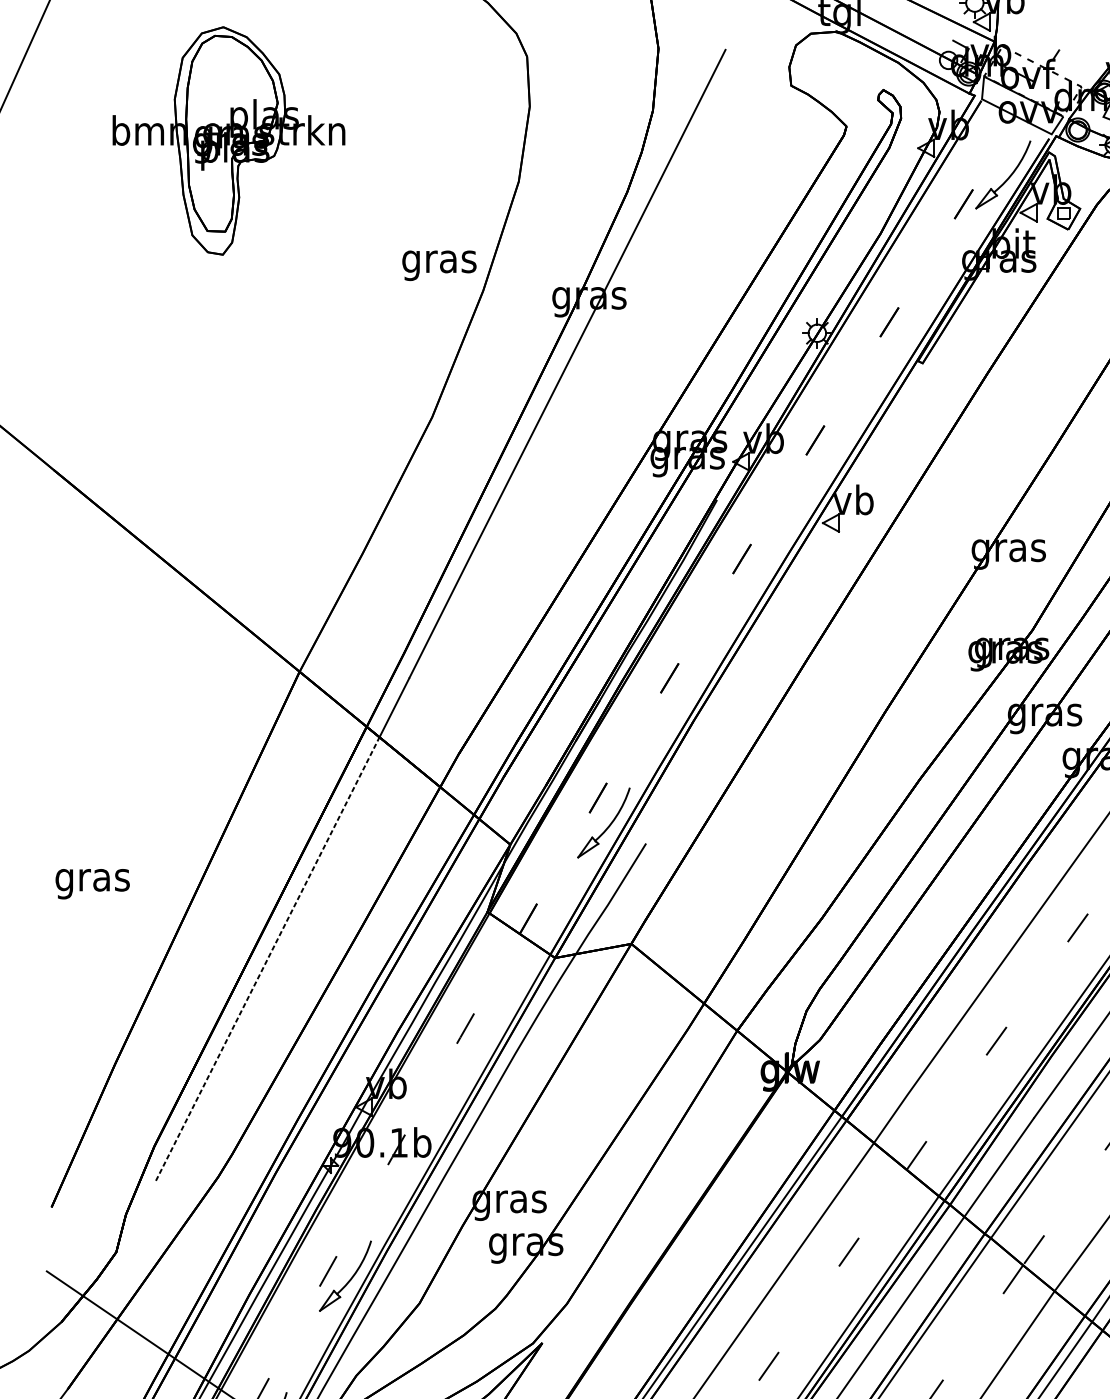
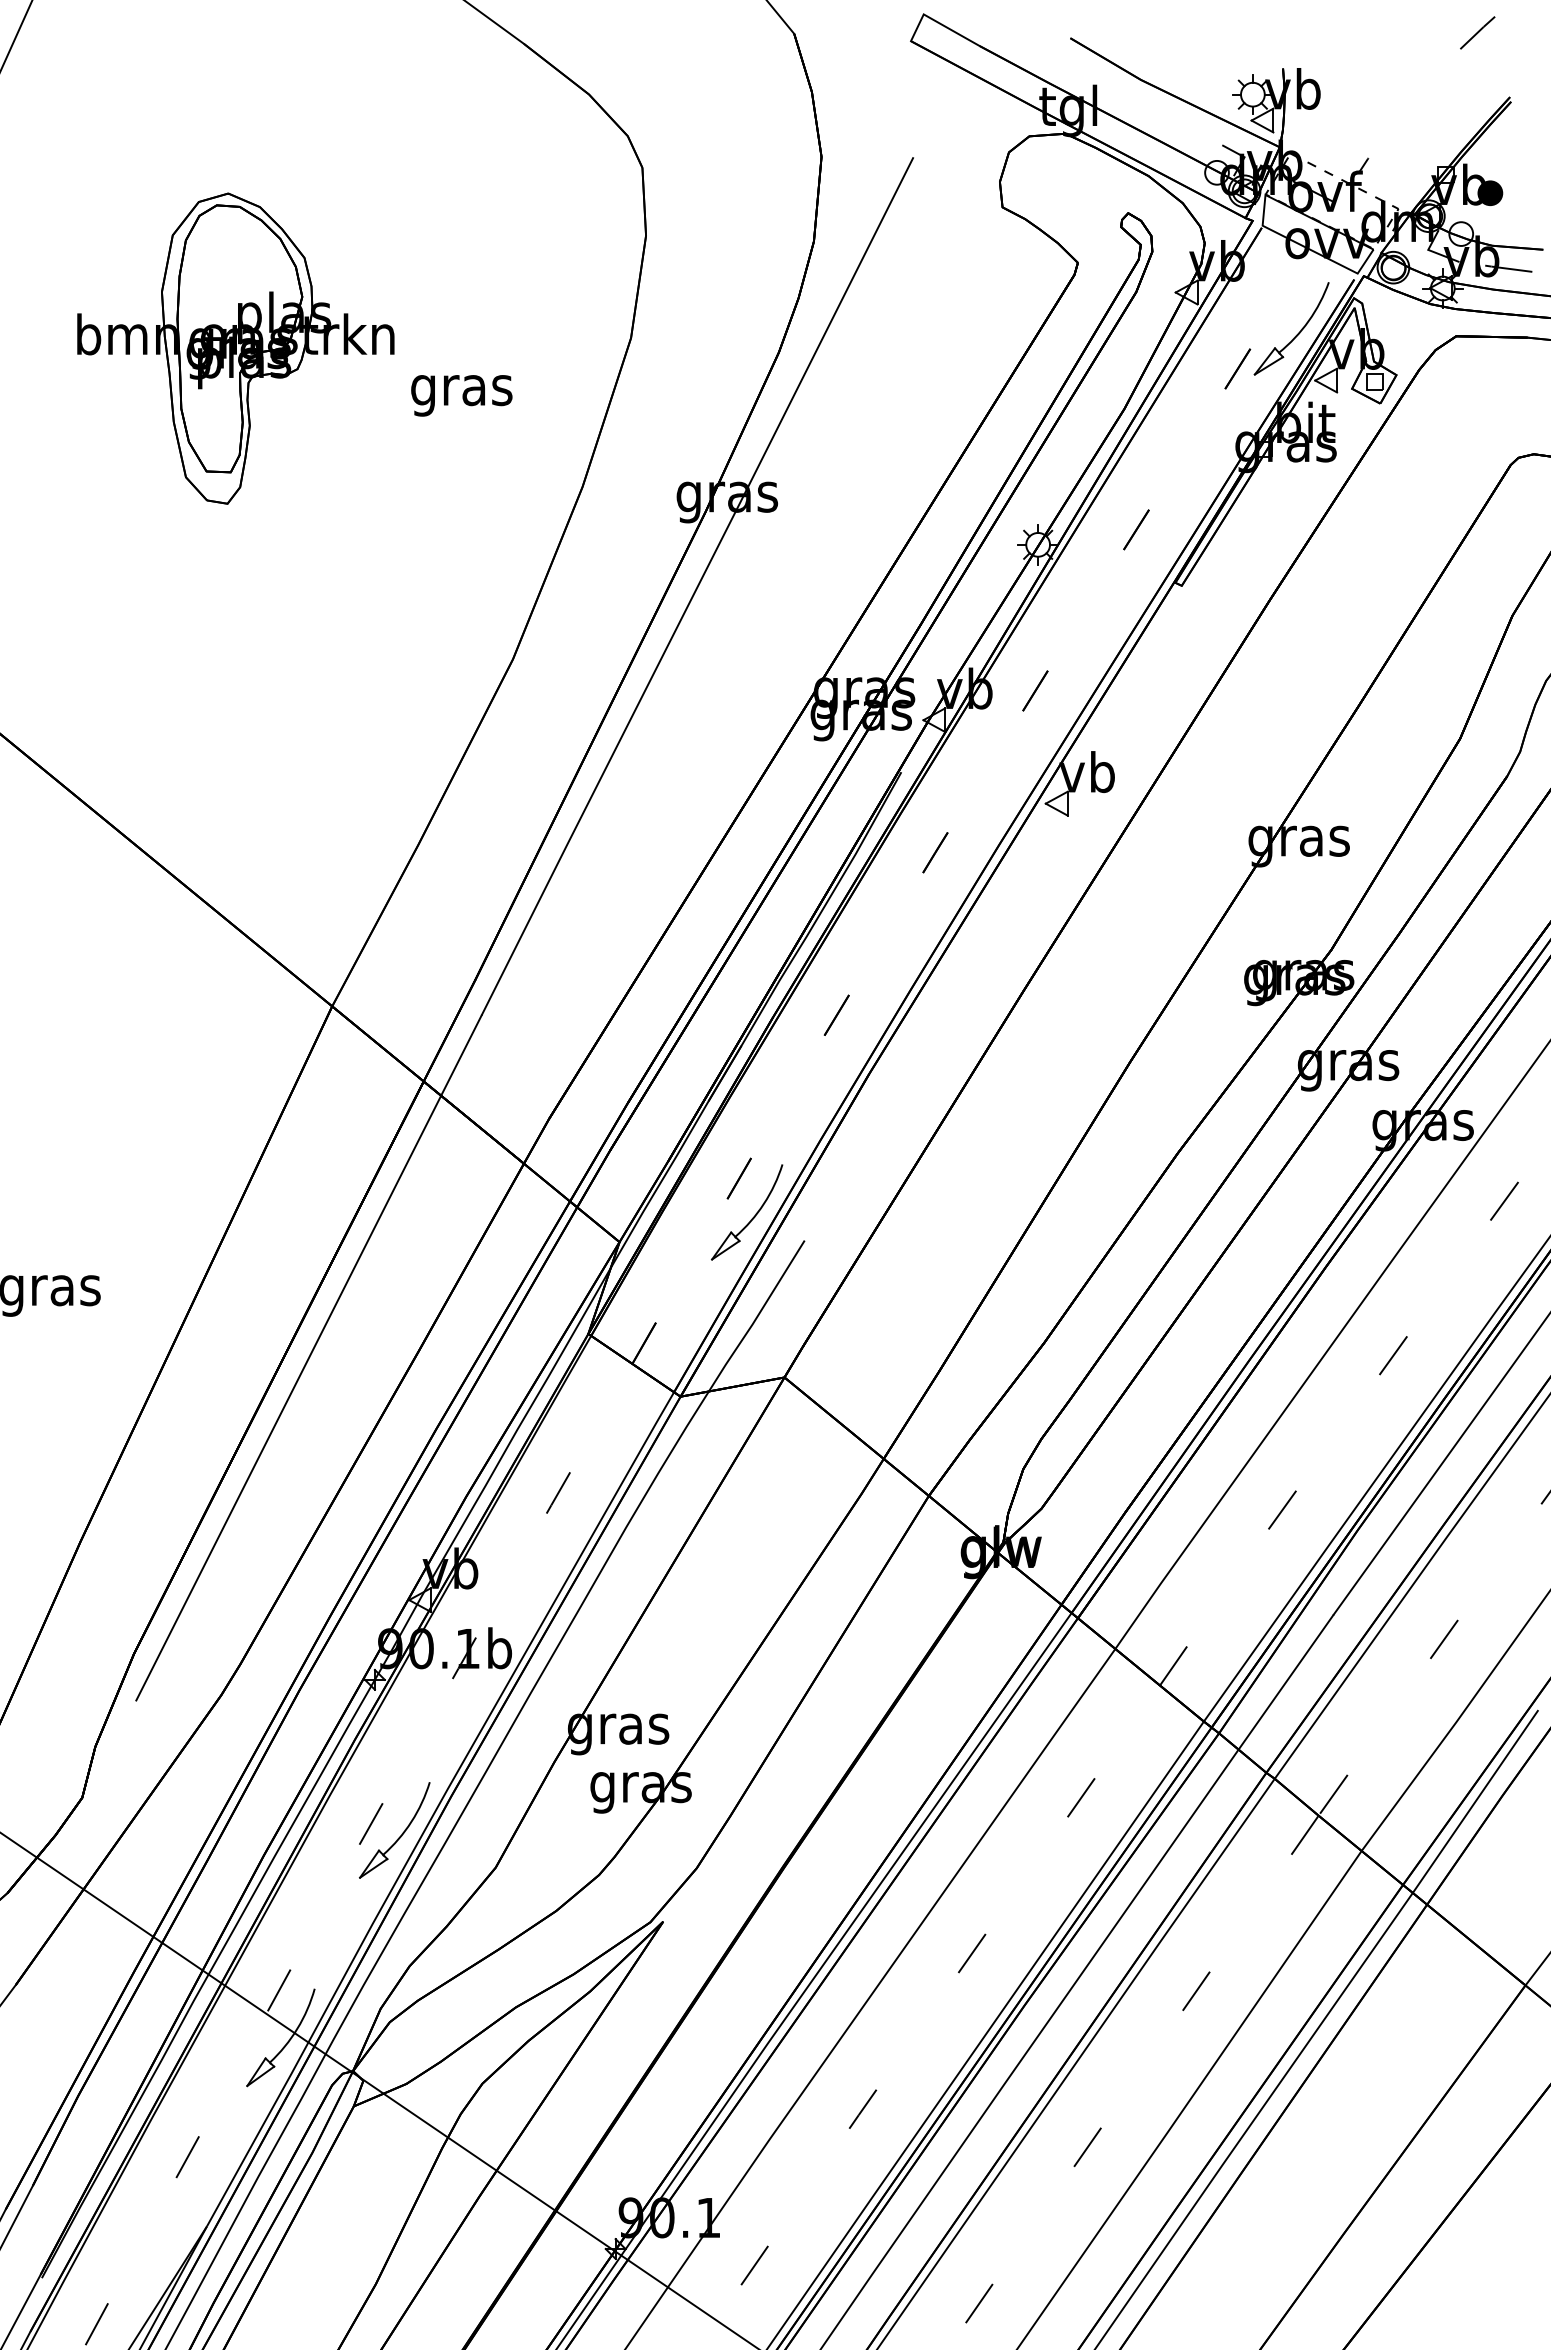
part: (228, 140) -> (235, 348), moved
text: (439, 265) -> (461, 395), moved
line: (267, 959) -> (288, 1398), dashed -> solid

